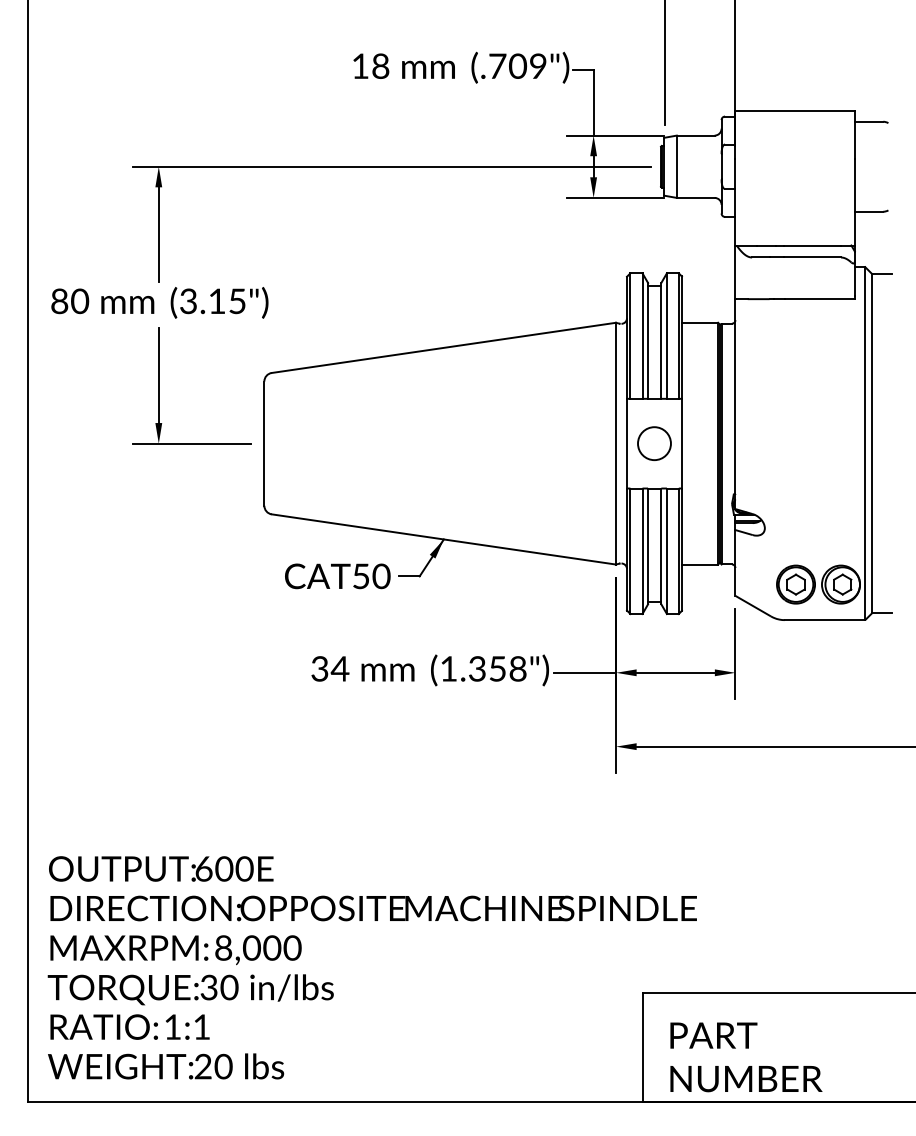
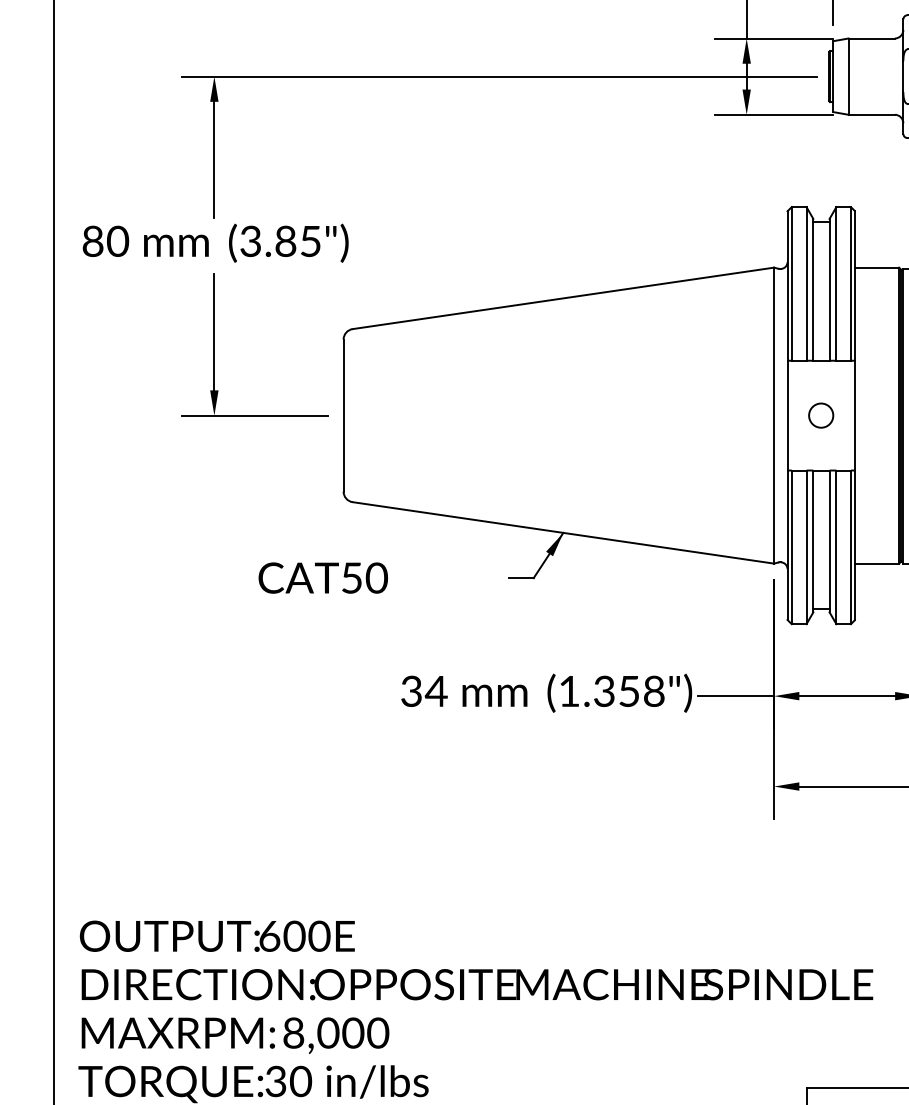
text: (216, 301) -> (285, 241), (3.15") -> (3.85")
circle: (654, 443) -> (821, 415), size x0.6
text: (337, 576) -> (322, 578), moved

